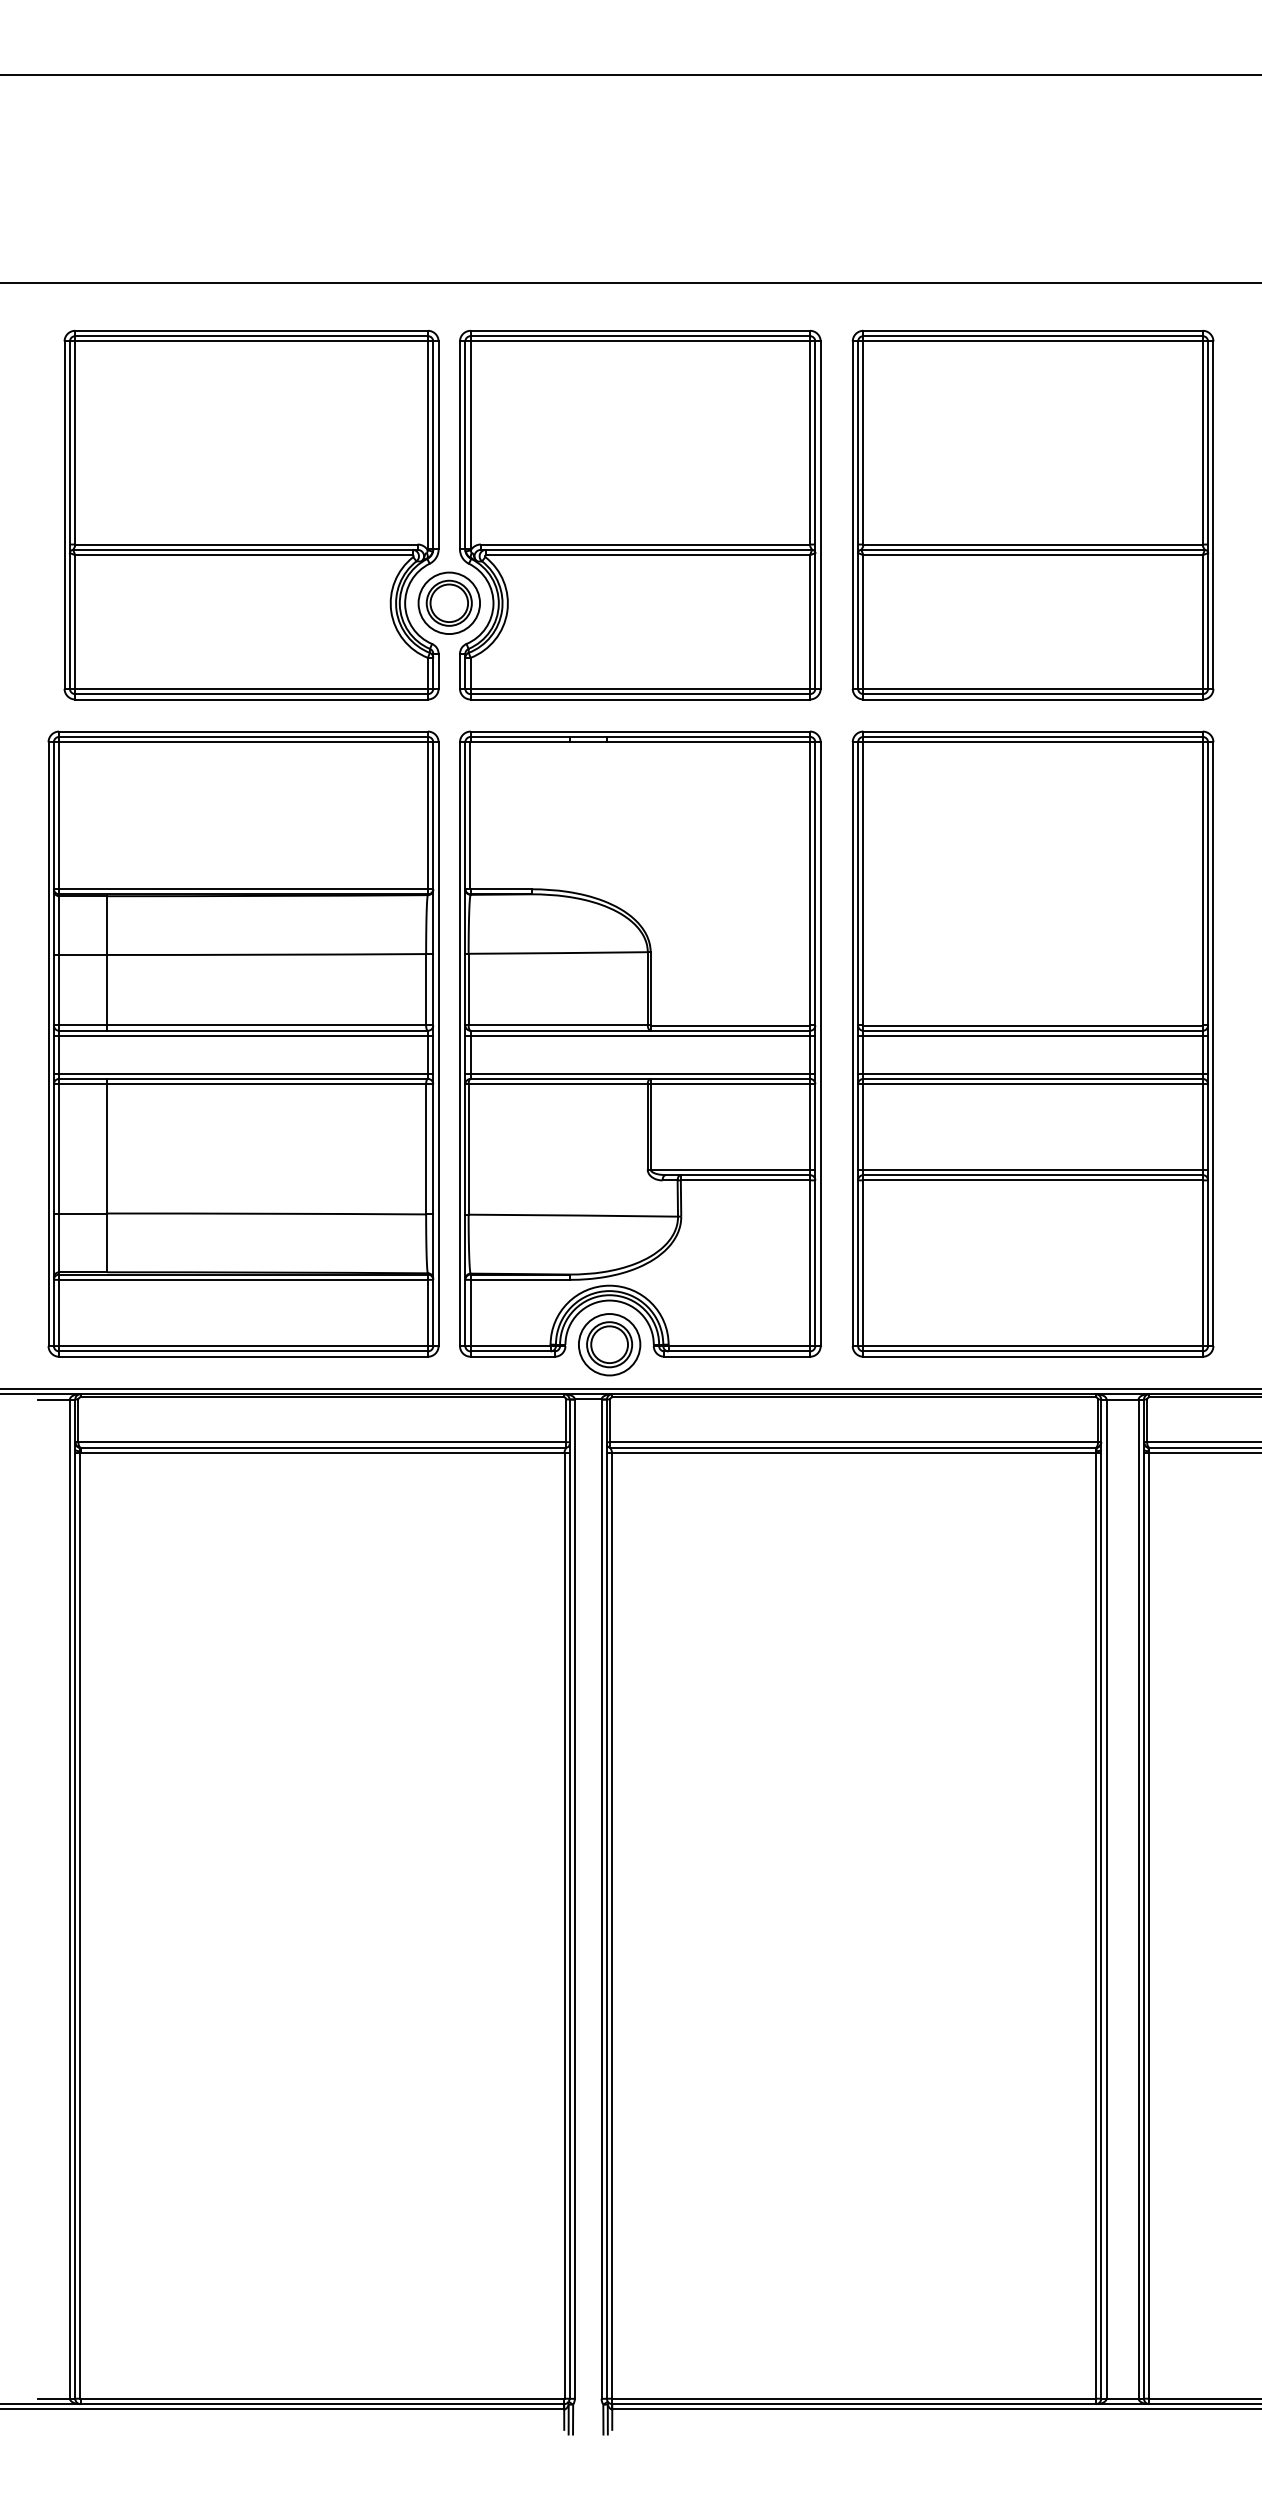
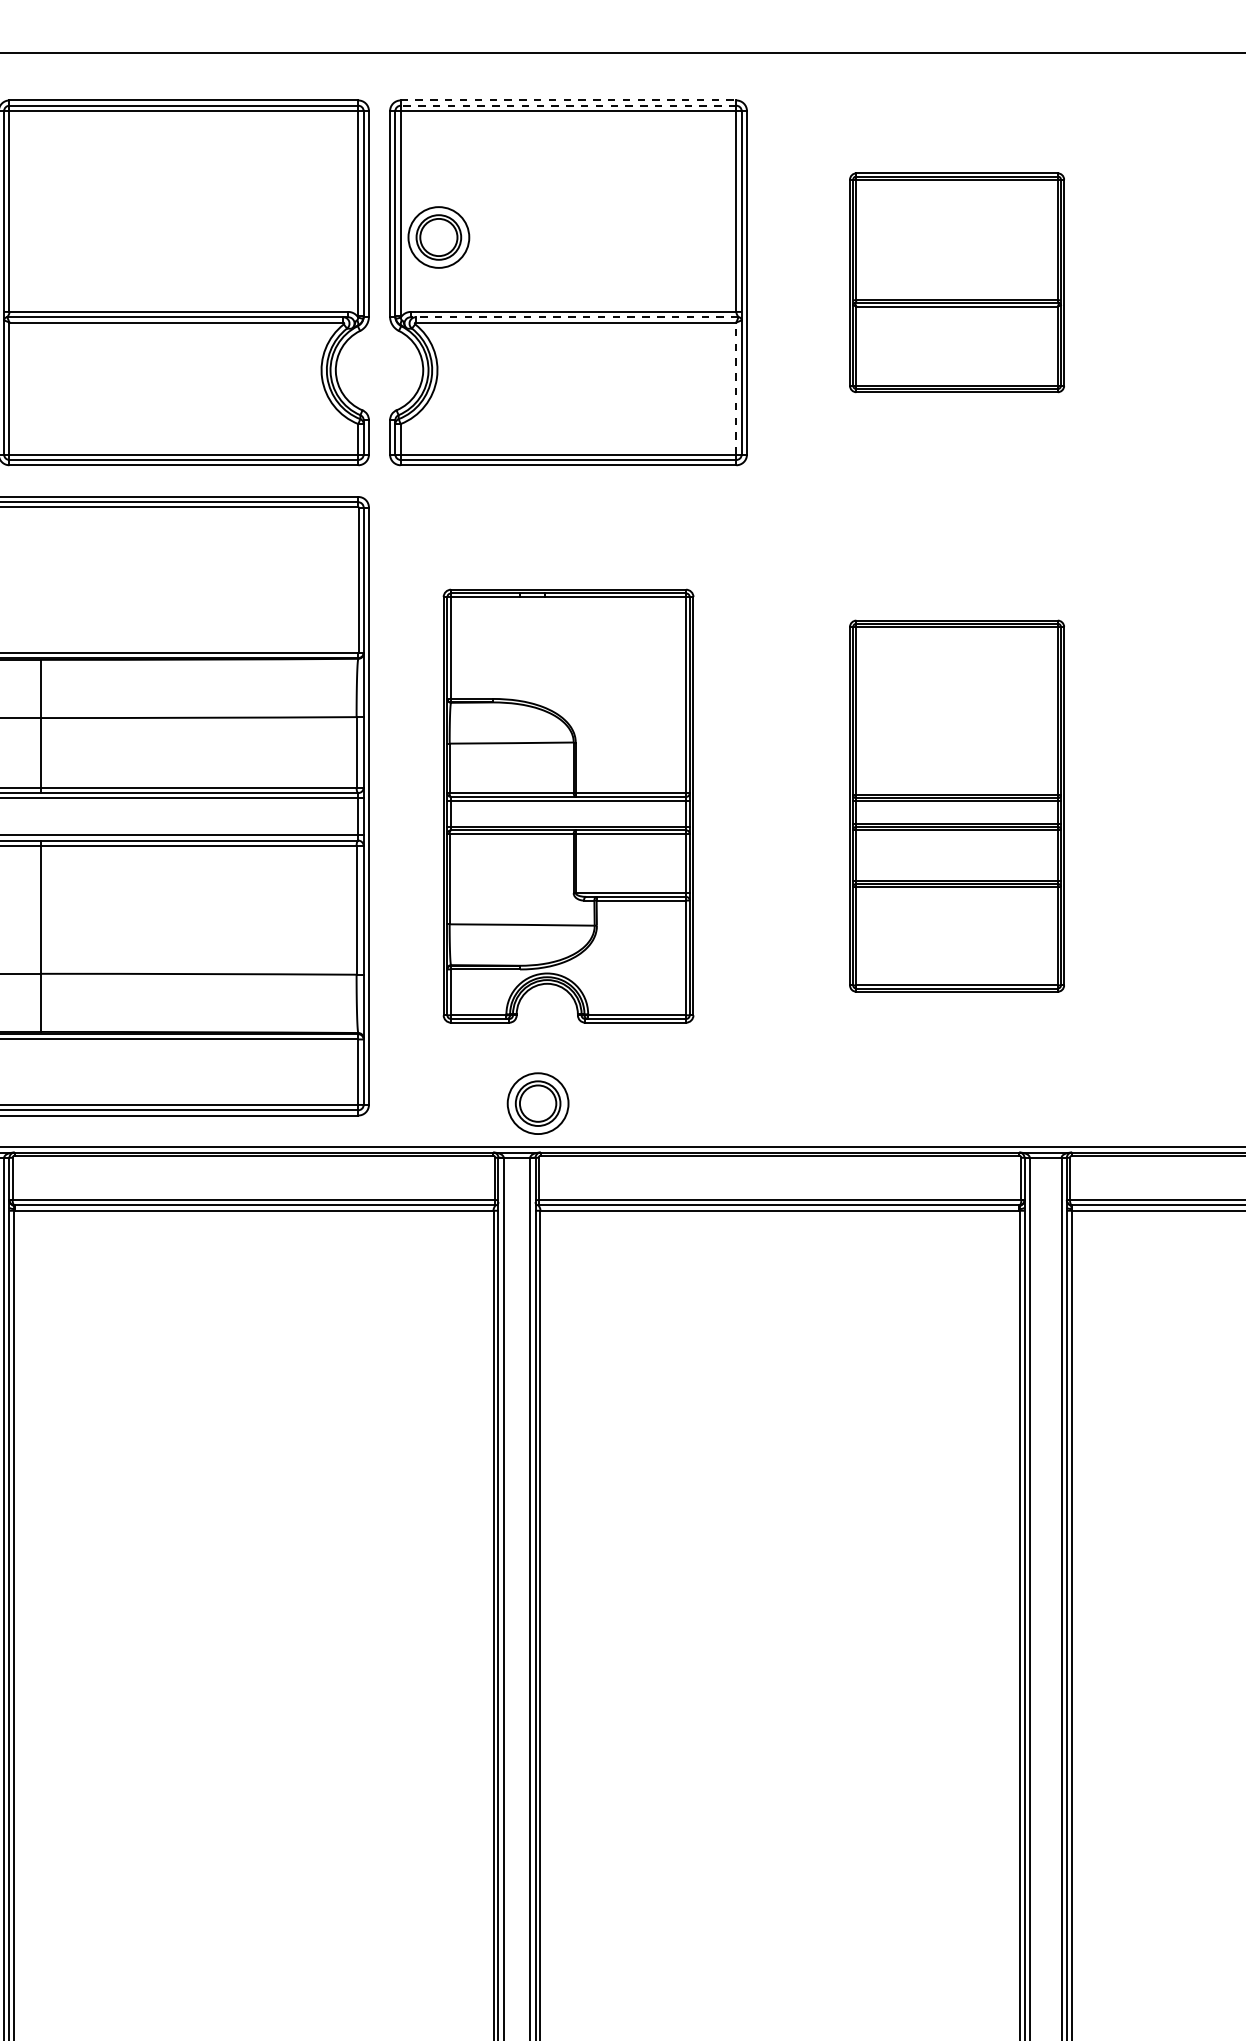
line: (640, 330) -> (568, 100), solid -> dashed
line: (640, 336) -> (568, 106), solid -> dashed
part: (1032, 514) -> (956, 282), size x0.6
line: (646, 549) -> (574, 316), solid -> dashed
part: (448, 602) -> (438, 236), moved
line: (810, 622) -> (736, 389), solid -> dashed
part: (640, 1043) -> (568, 805), size x0.7
part: (1032, 1043) -> (956, 805), size x0.6

